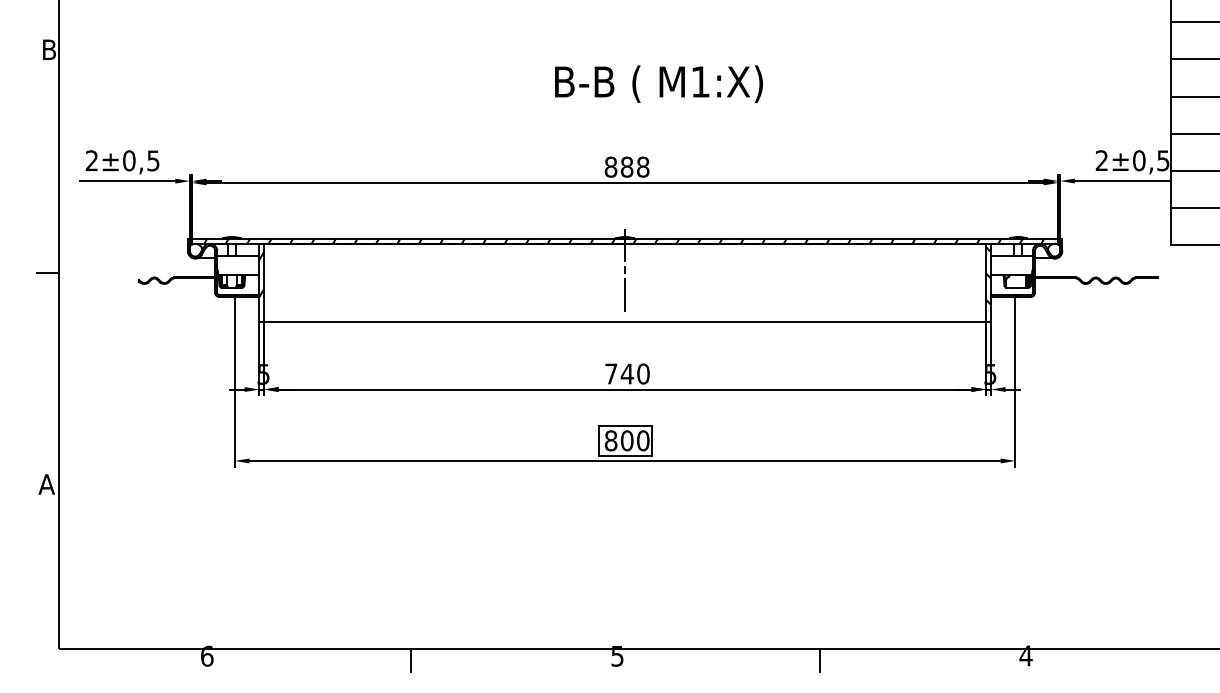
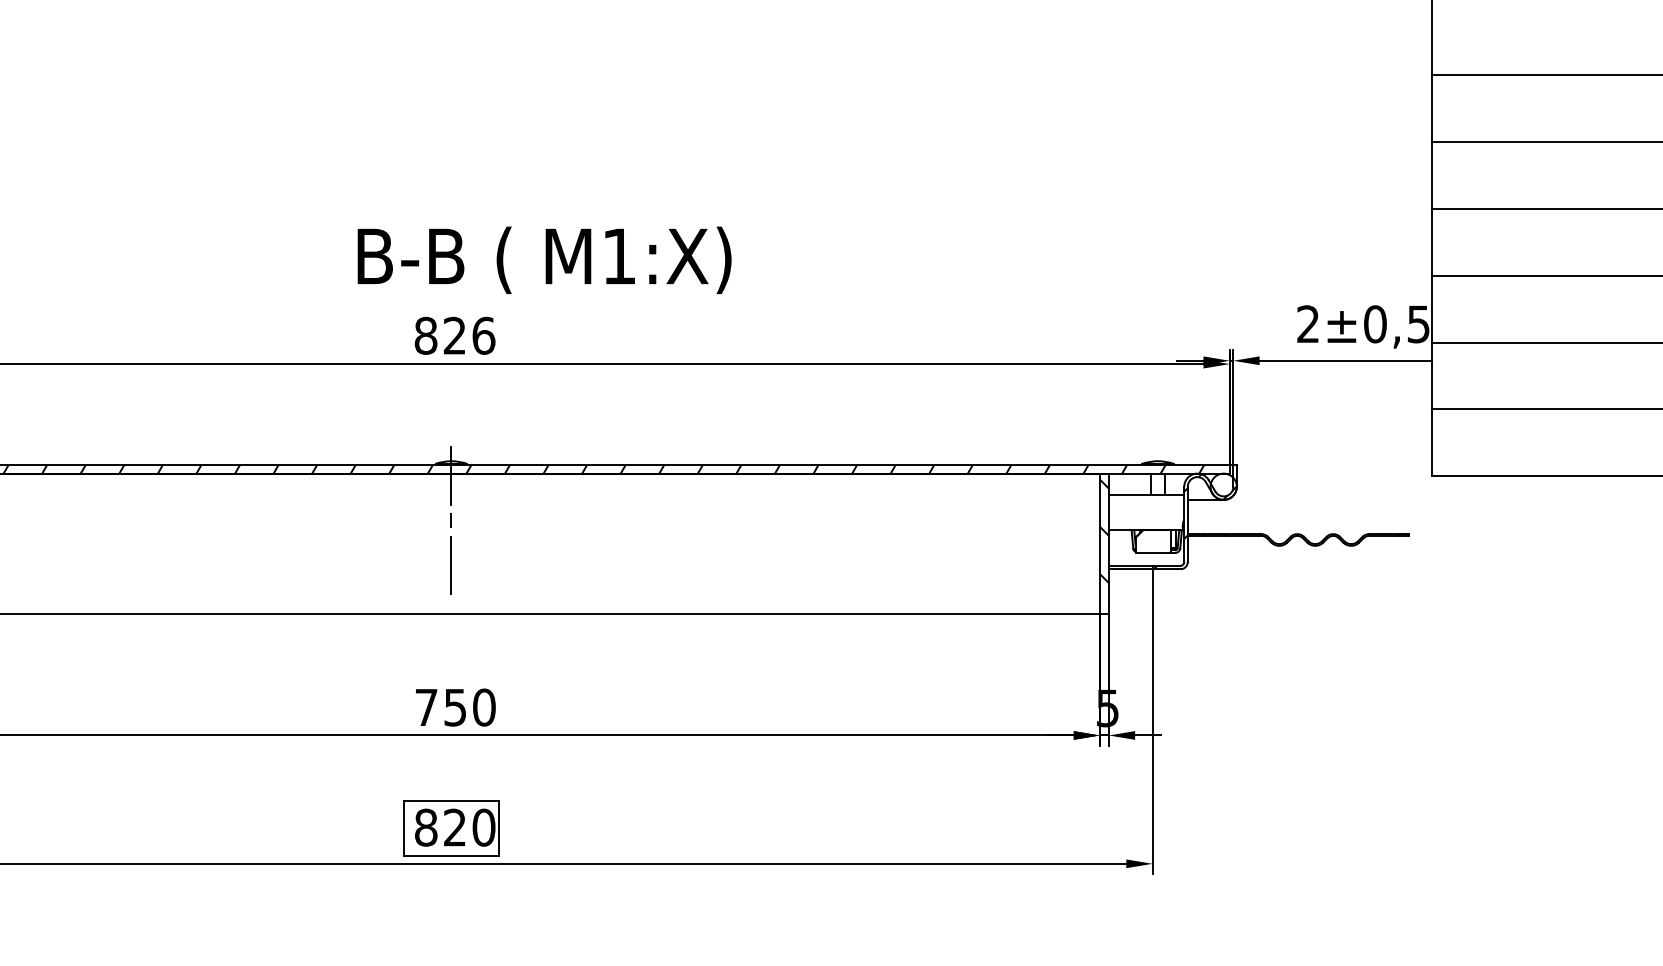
text: (658, 83) -> (543, 259), moved
text: (634, 166) -> (468, 334), 888 -> 826
text: (626, 373) -> (453, 706), 740 -> 750
text: (627, 440) -> (455, 827), 800 -> 820

